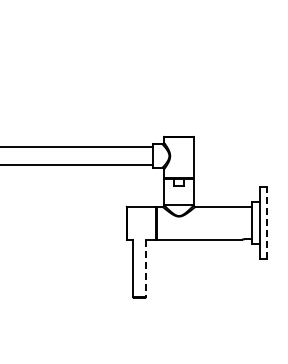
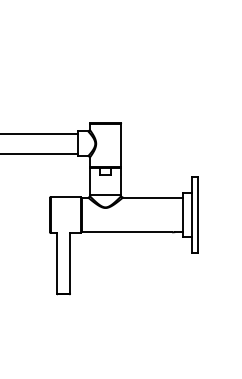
line: (266, 222) -> (198, 214), dashed -> solid
line: (145, 268) -> (69, 263), dashed -> solid

